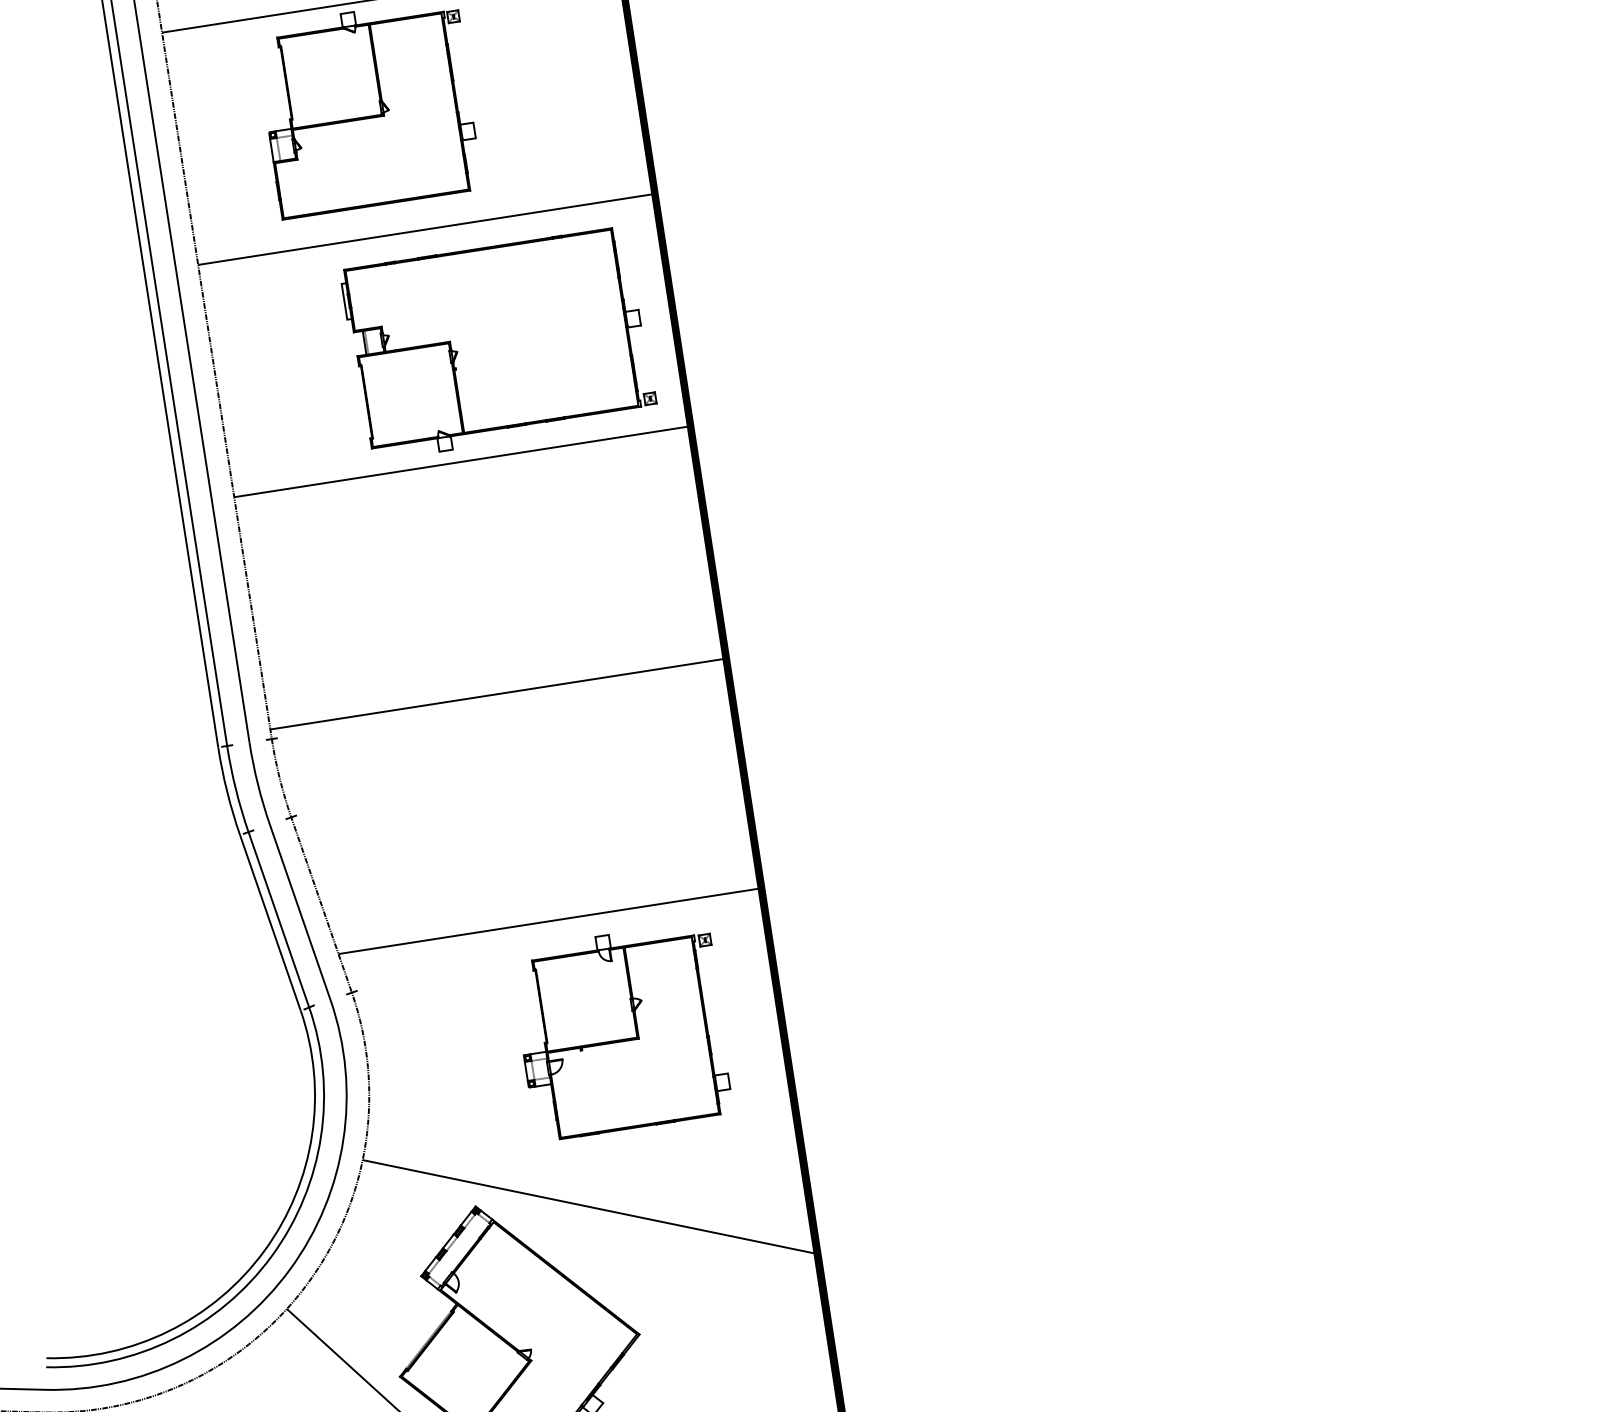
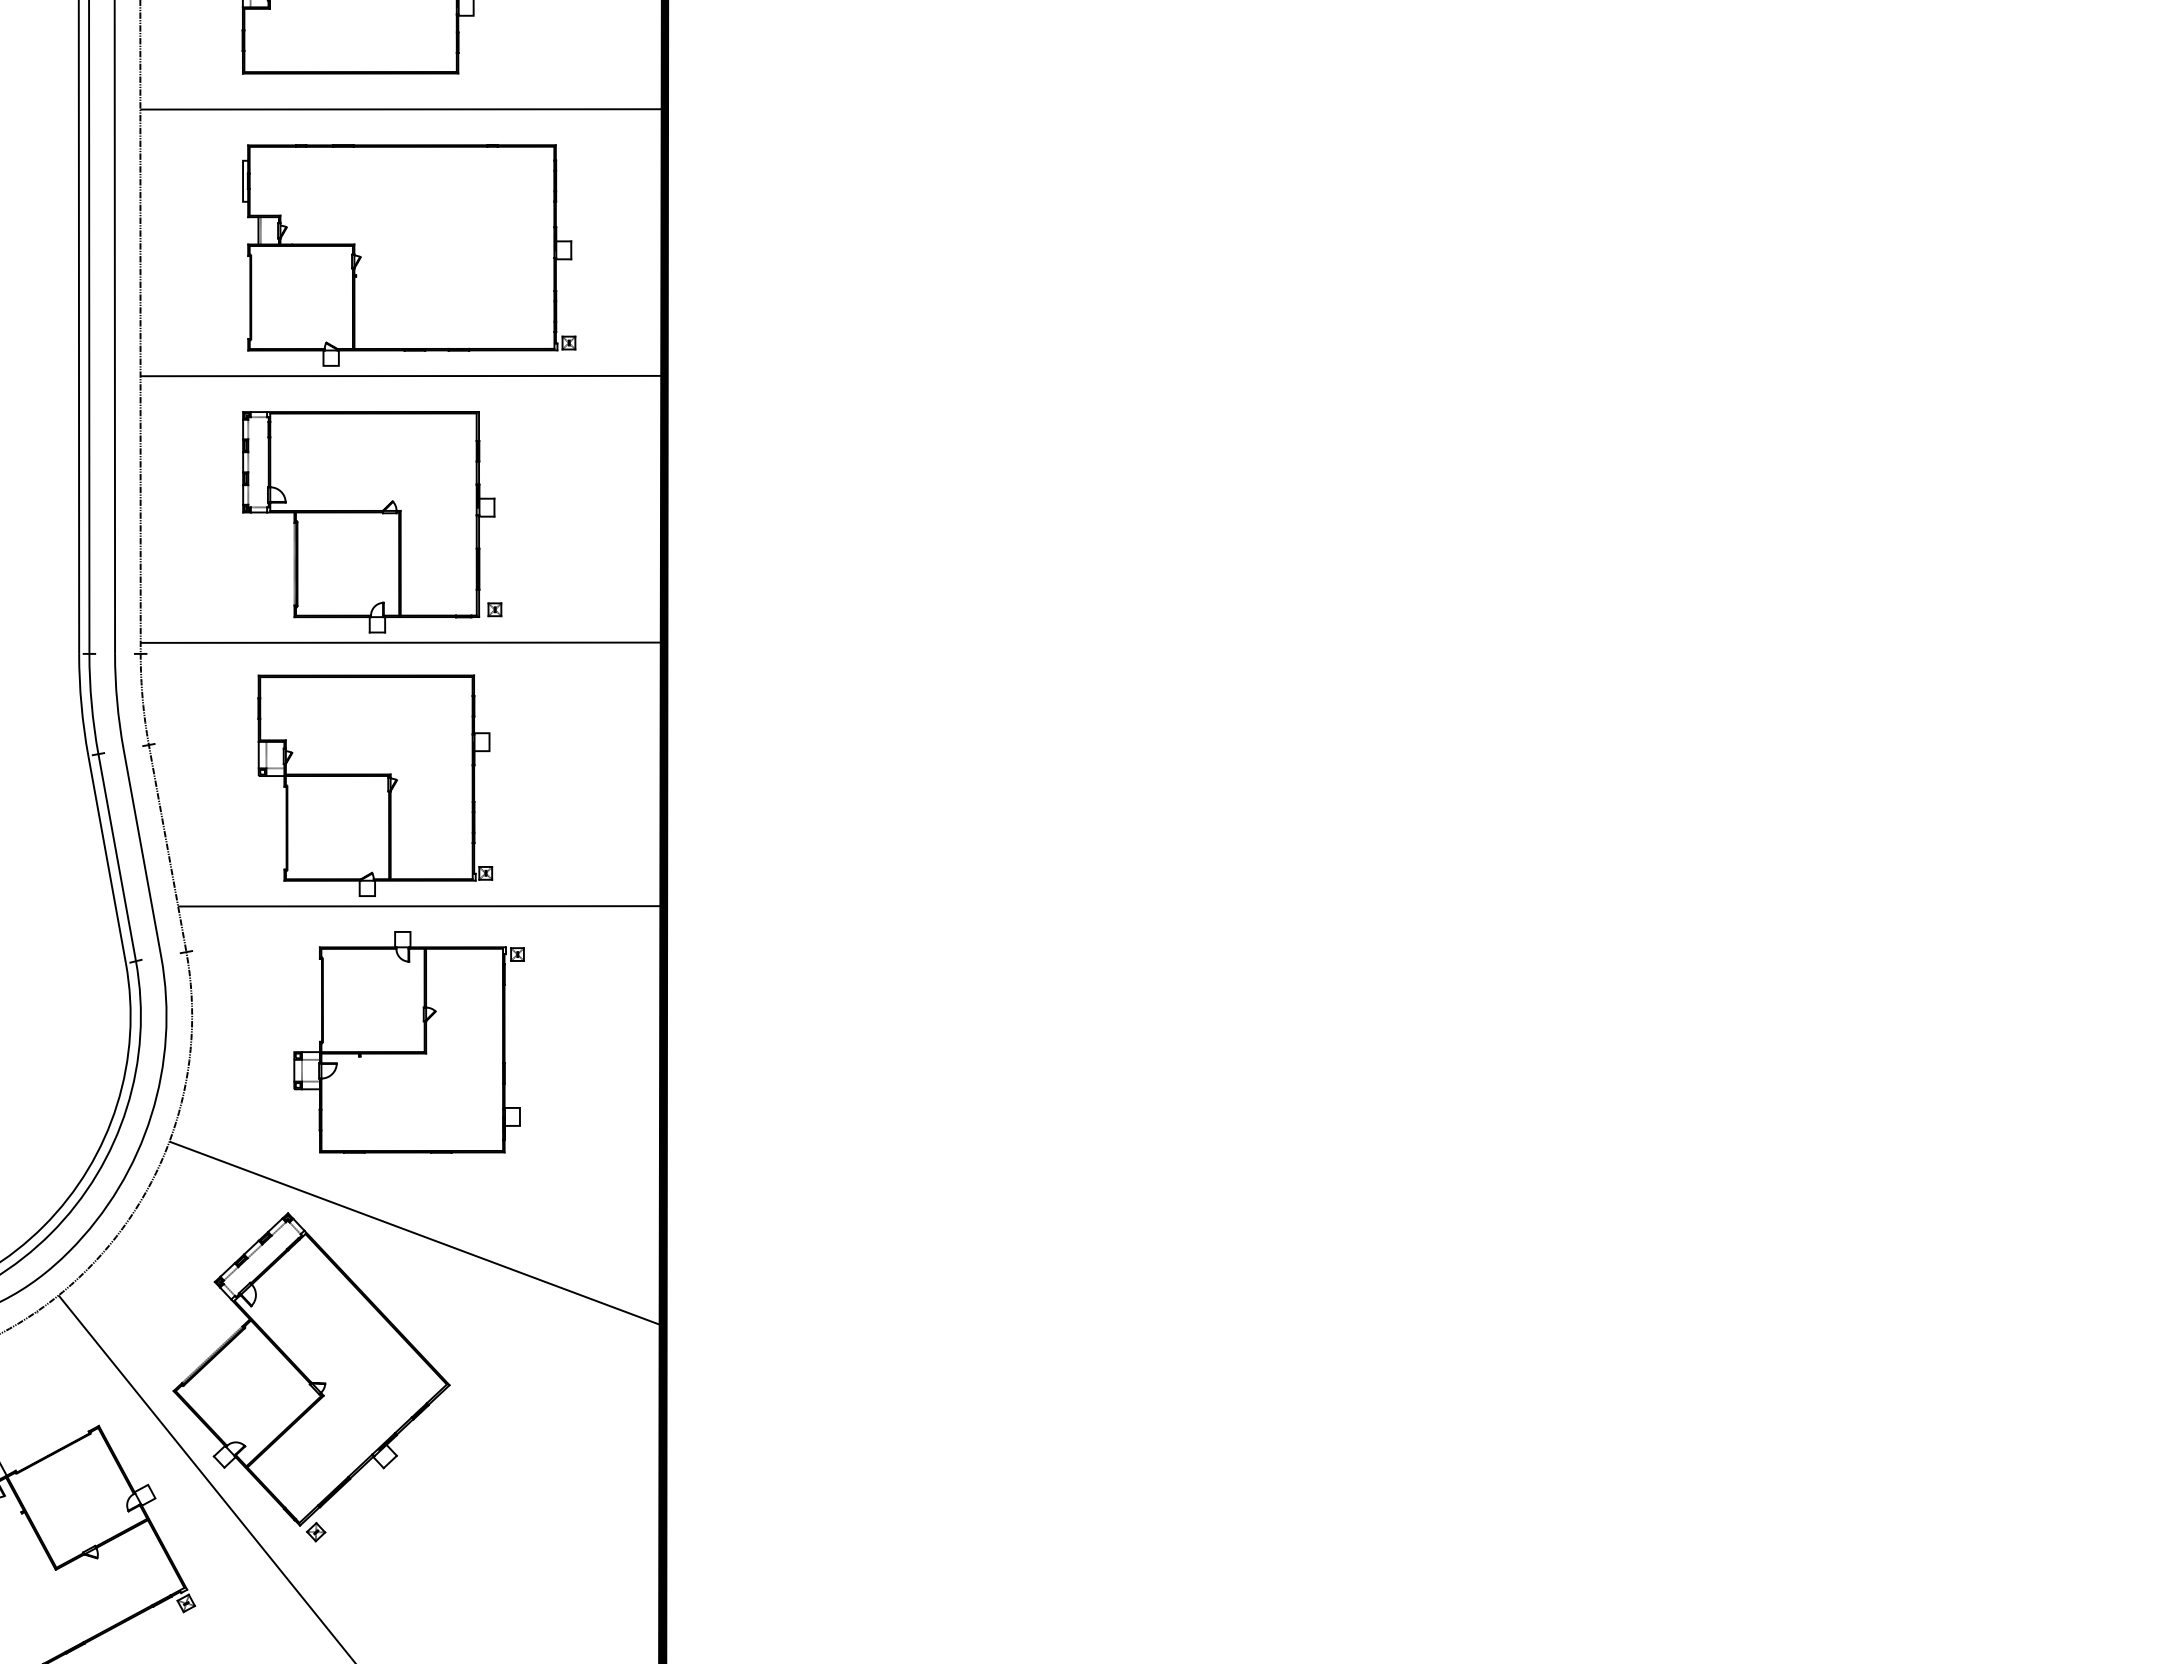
part: (499, 344) -> (409, 255), moved
part: (456, 593) -> (372, 522), added
part: (494, 822) -> (375, 785), added
part: (622, 1031) -> (408, 1042), moved

